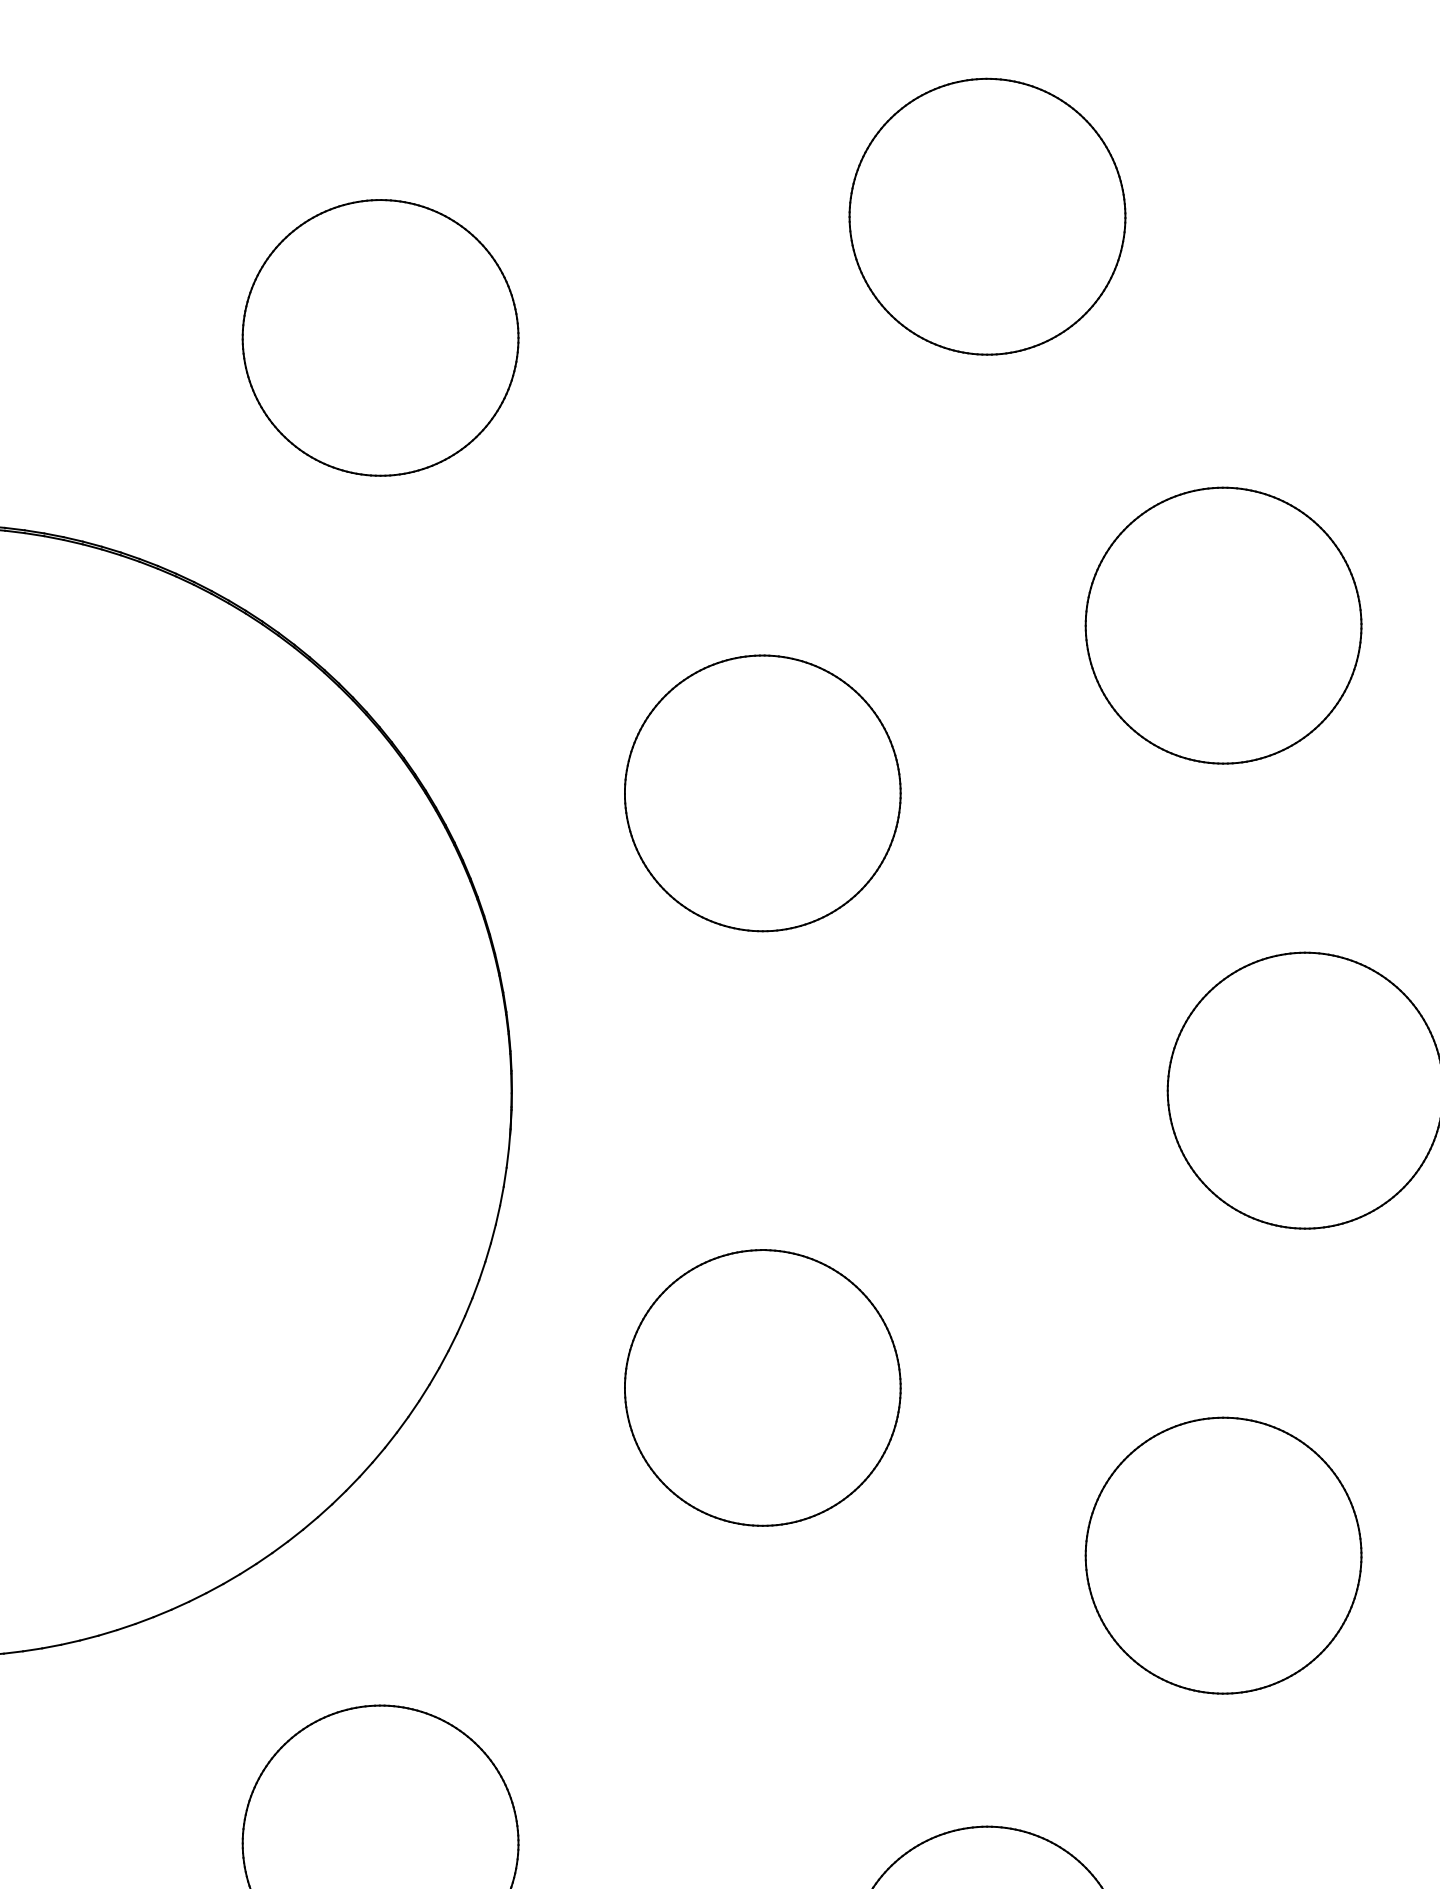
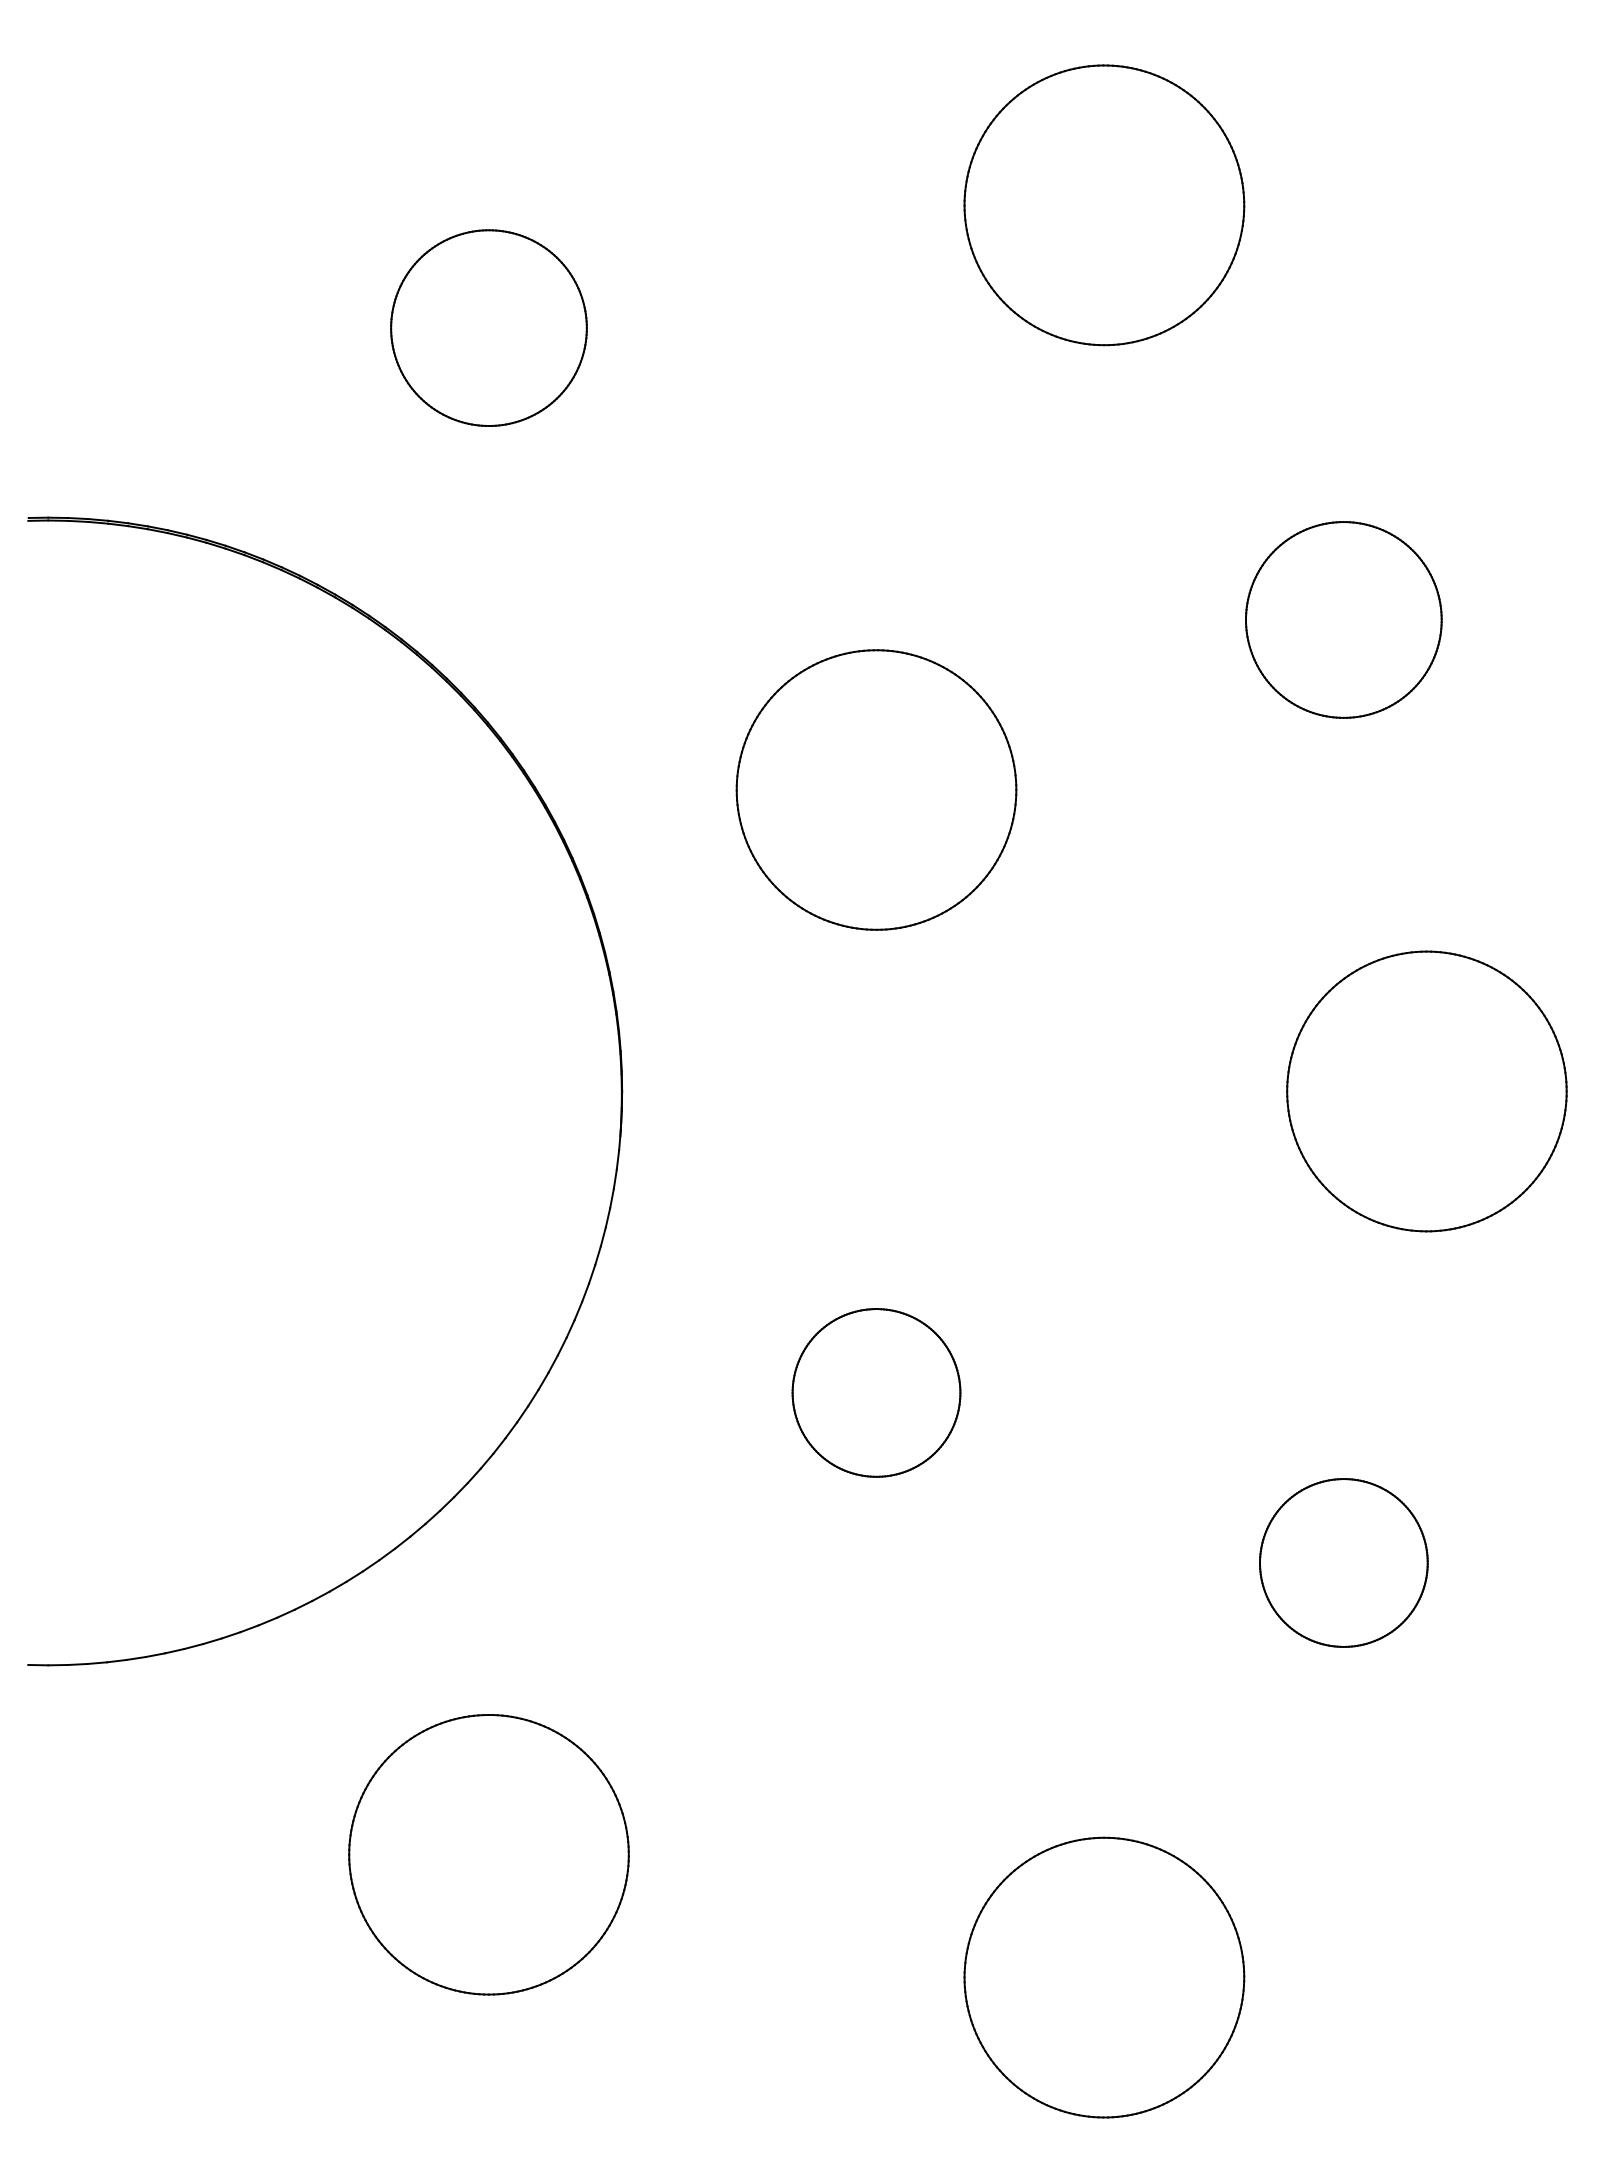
part: (380, 337) -> (488, 327), size x0.7
part: (1223, 625) -> (1343, 619), size x0.7
part: (762, 1387) -> (876, 1392), size x0.6
part: (1223, 1555) -> (1343, 1562), size x0.6

